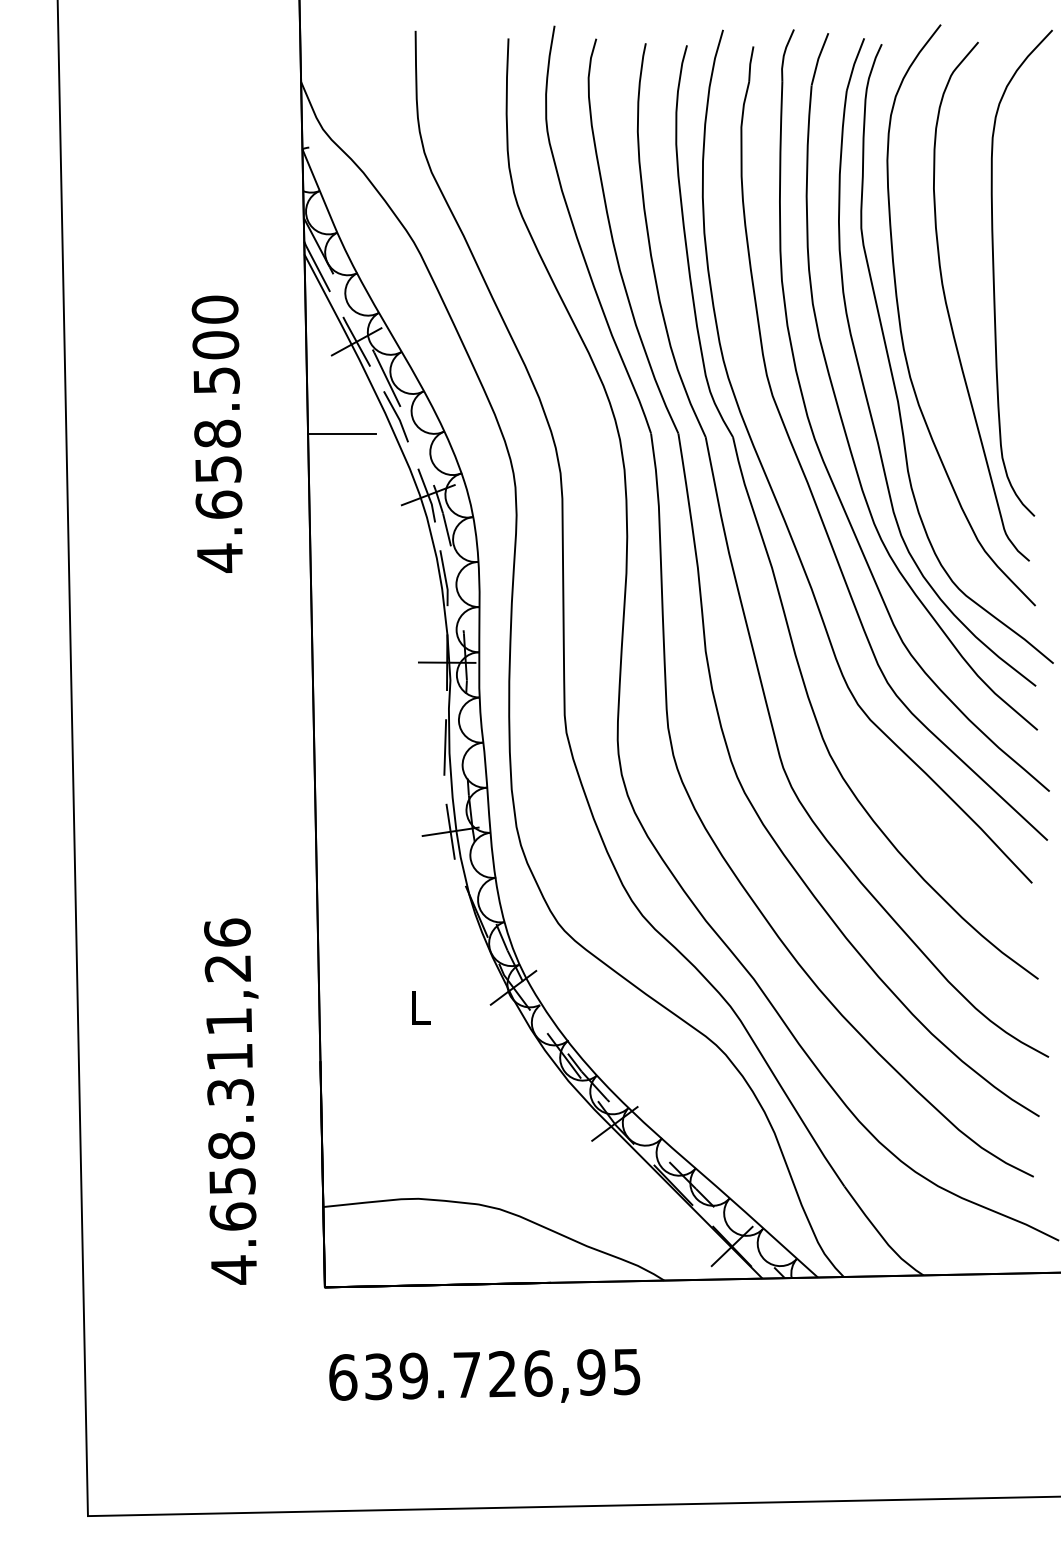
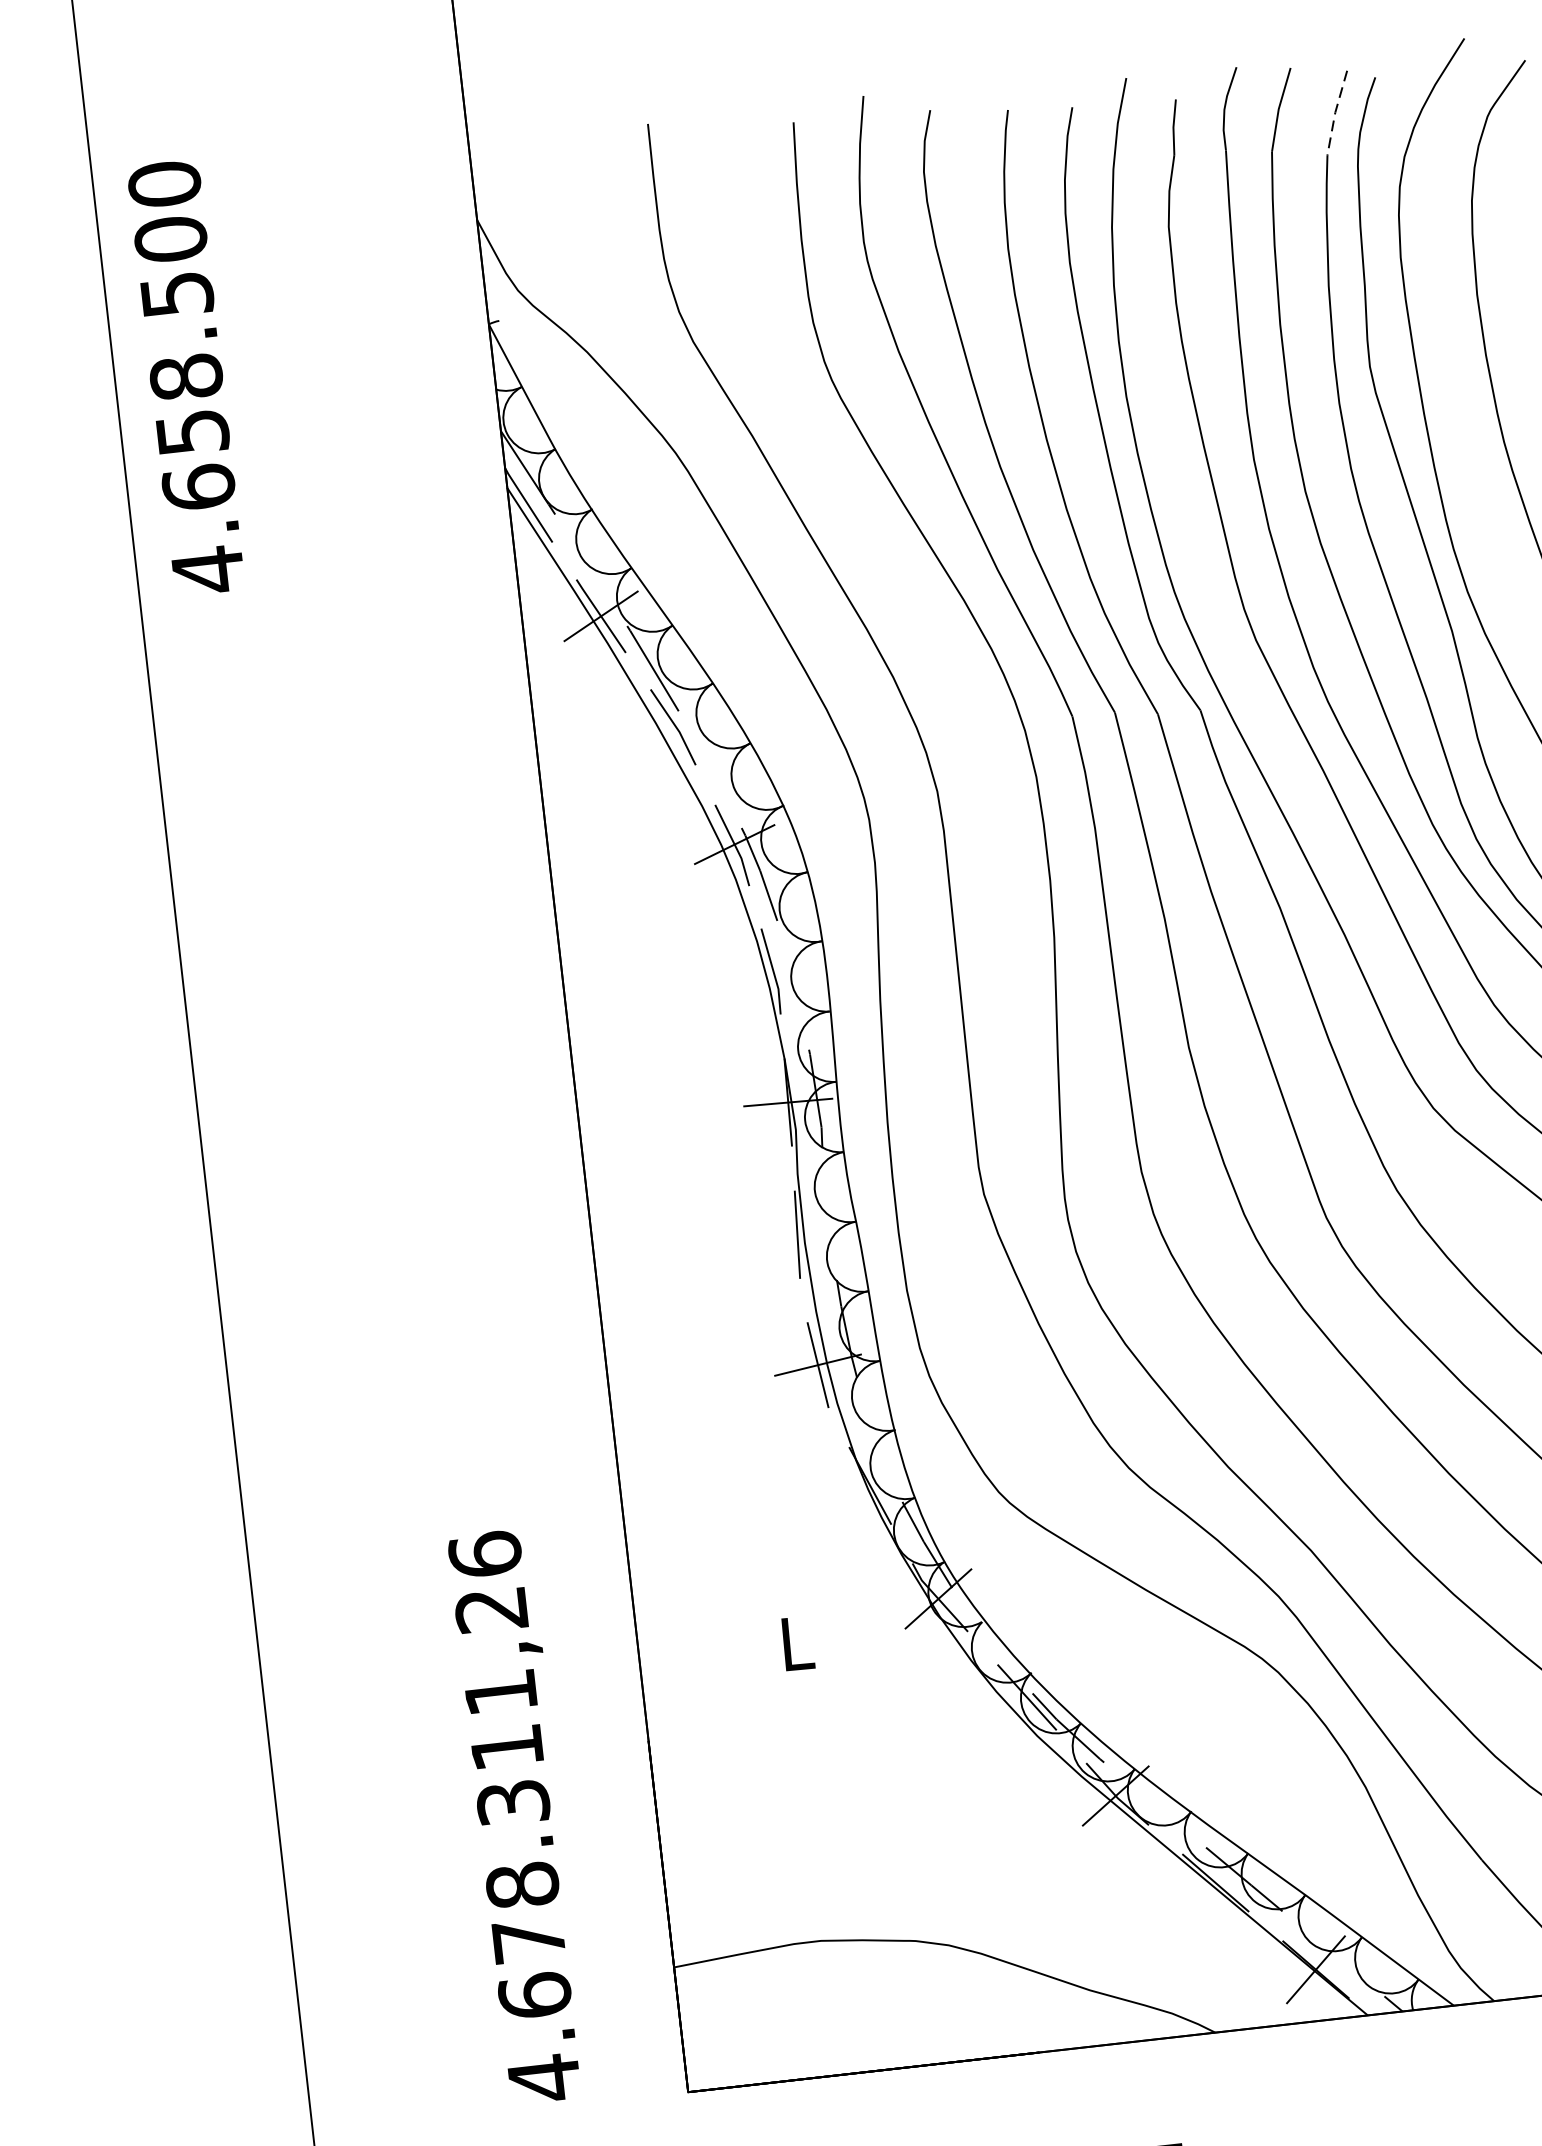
line: (854, 64) -> (1335, 112), solid -> dashed
text: (216, 433) -> (184, 376), moved
line: (341, 433) -> (590, 761), removed
text: (232, 1181) -> (529, 1940), 4.658.311,26 -> 4.678.311,26

